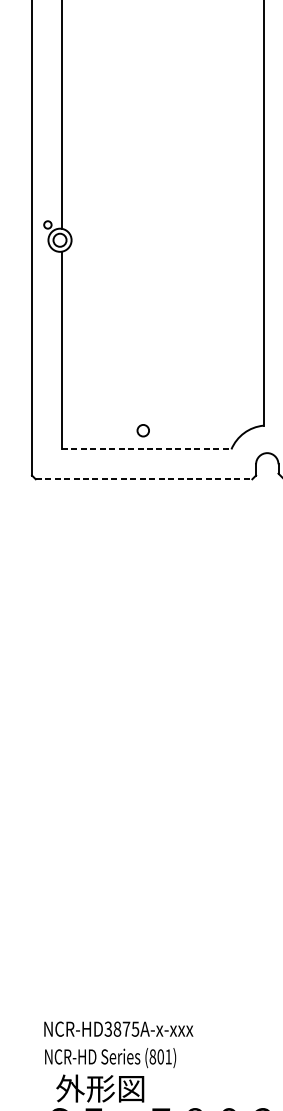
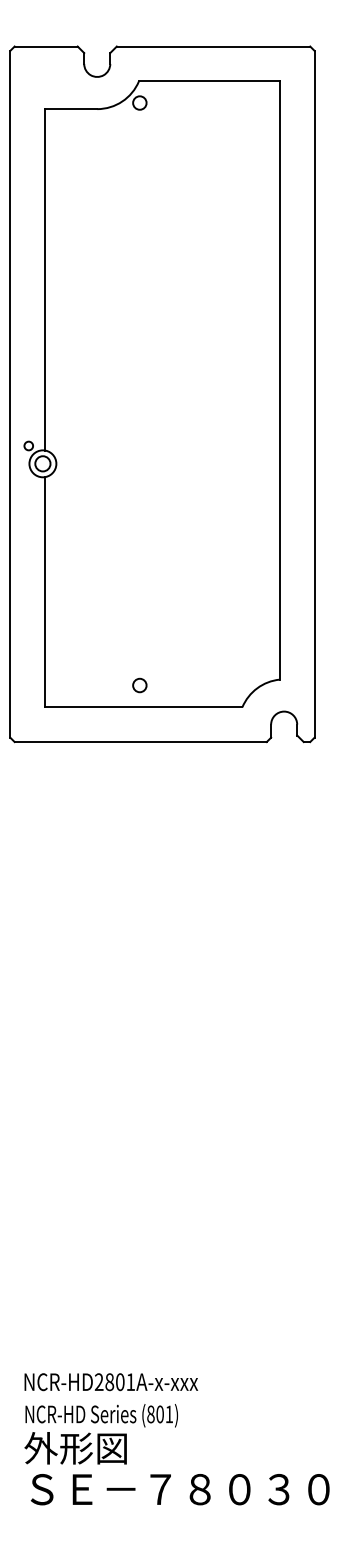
line: (146, 449) -> (143, 707), dashed -> solid
line: (144, 479) -> (141, 742), dashed -> solid
text: (121, 1029) -> (114, 1382), NCR-HD3875A-x-xxx -> NCR-HD2801A-x-xxx
text: (100, 1088) -> (75, 1448), moved

